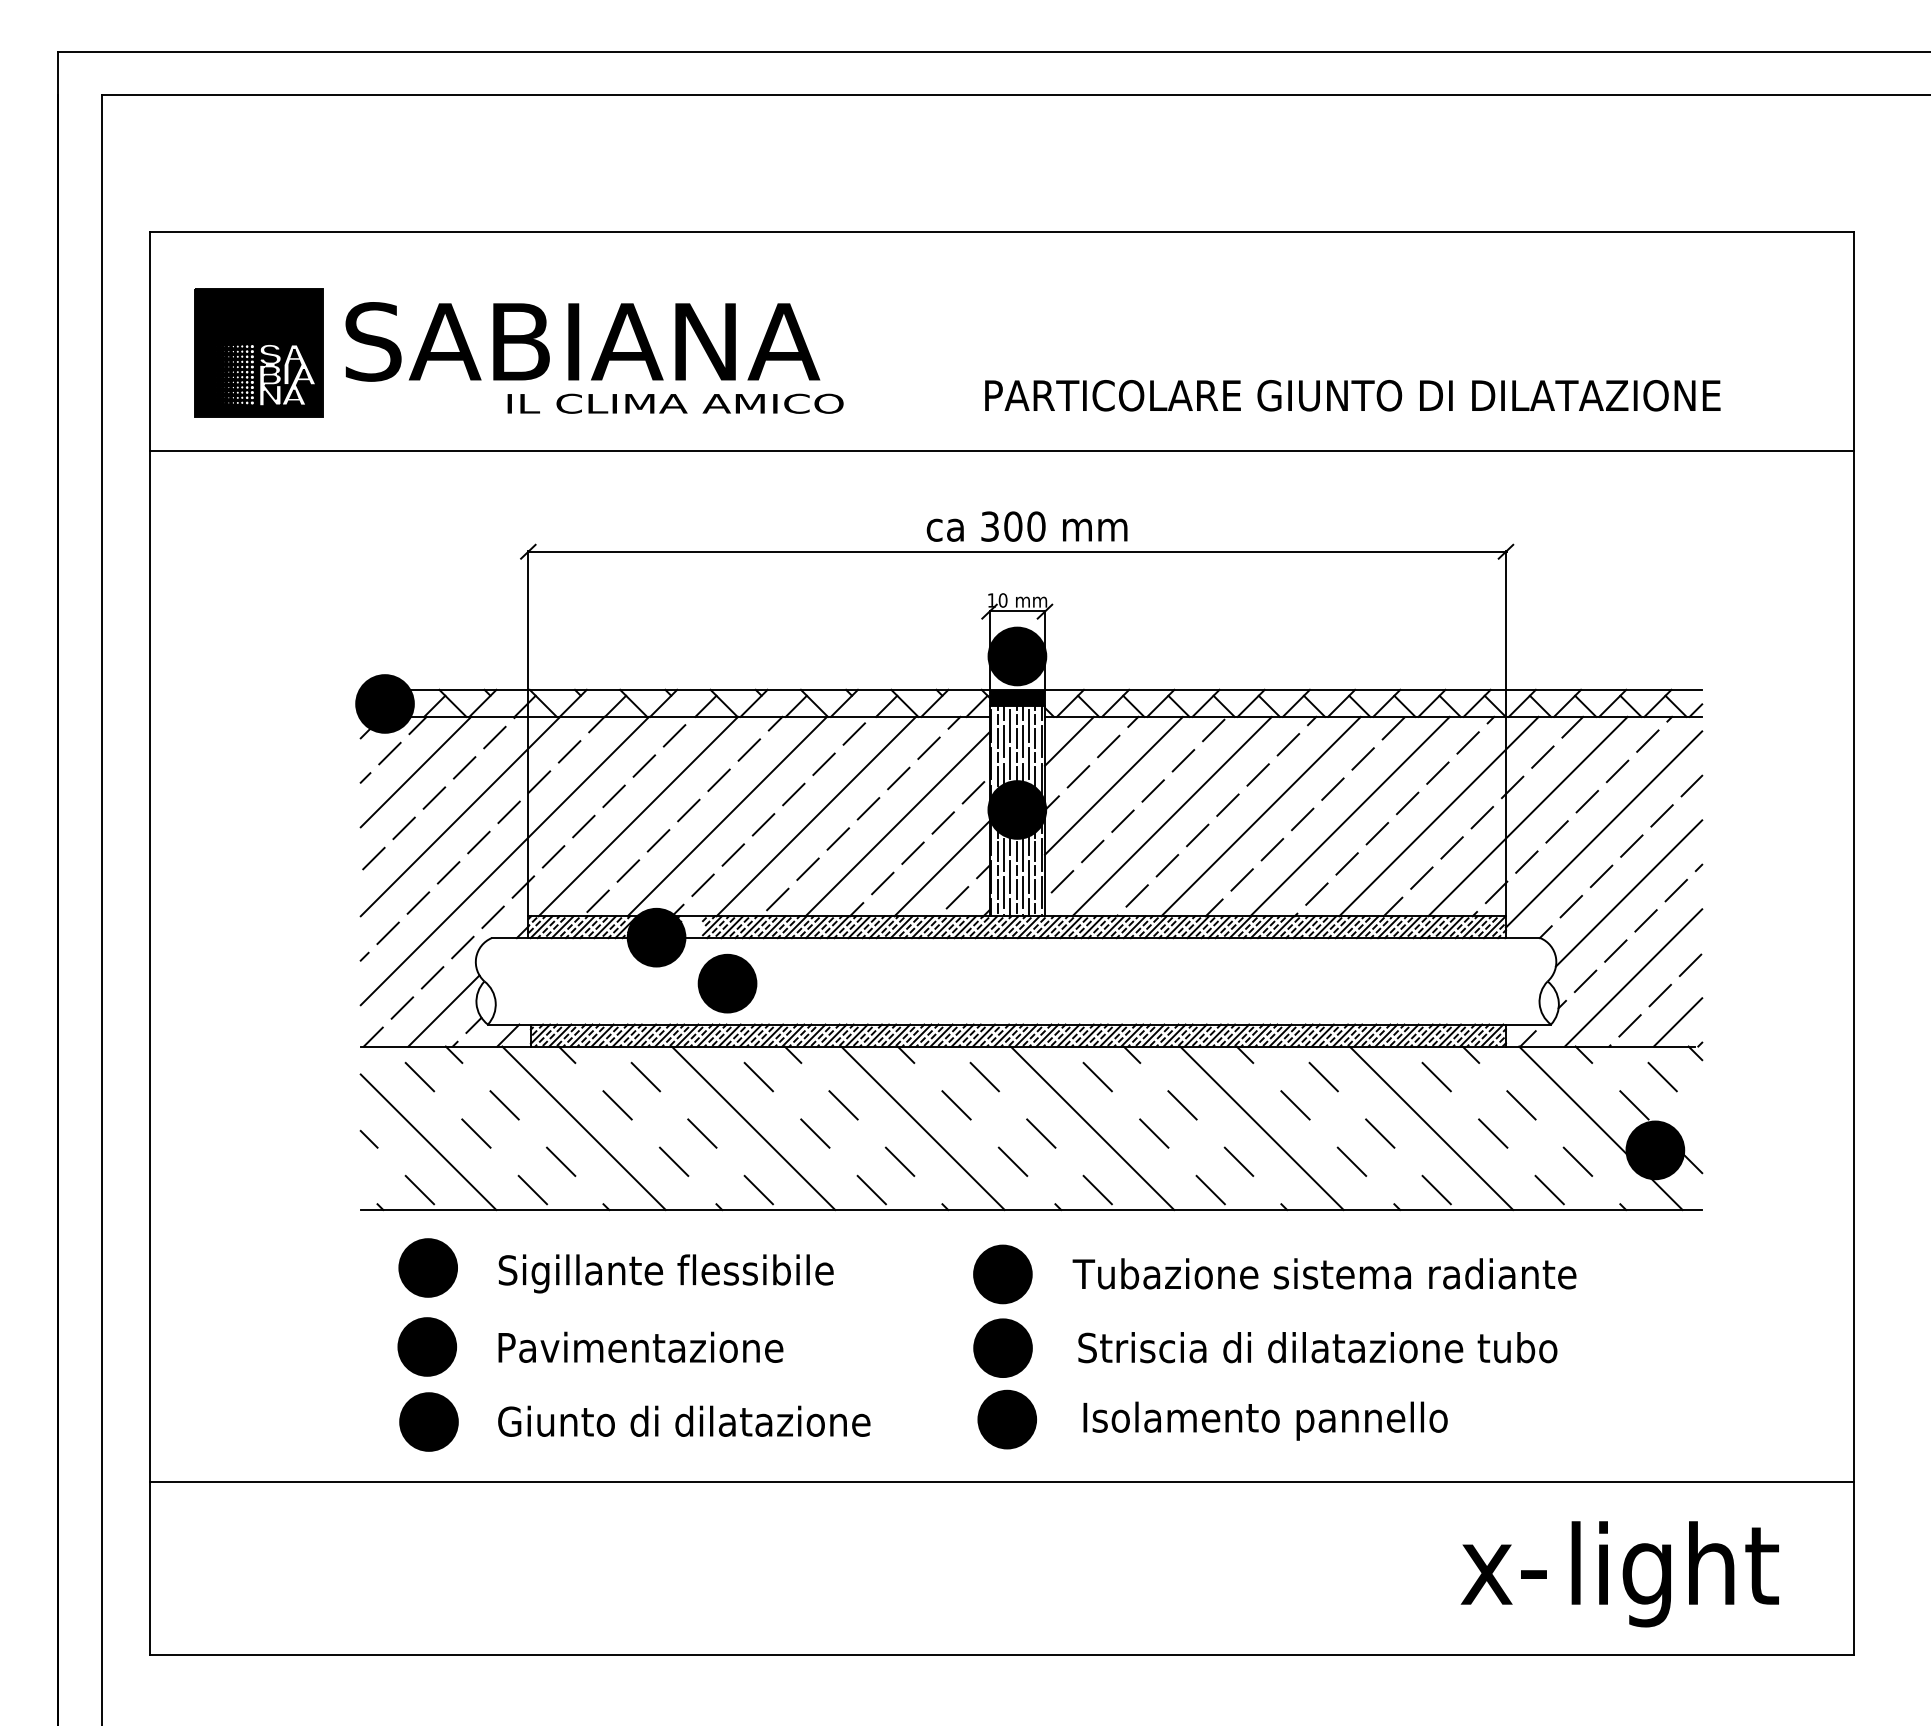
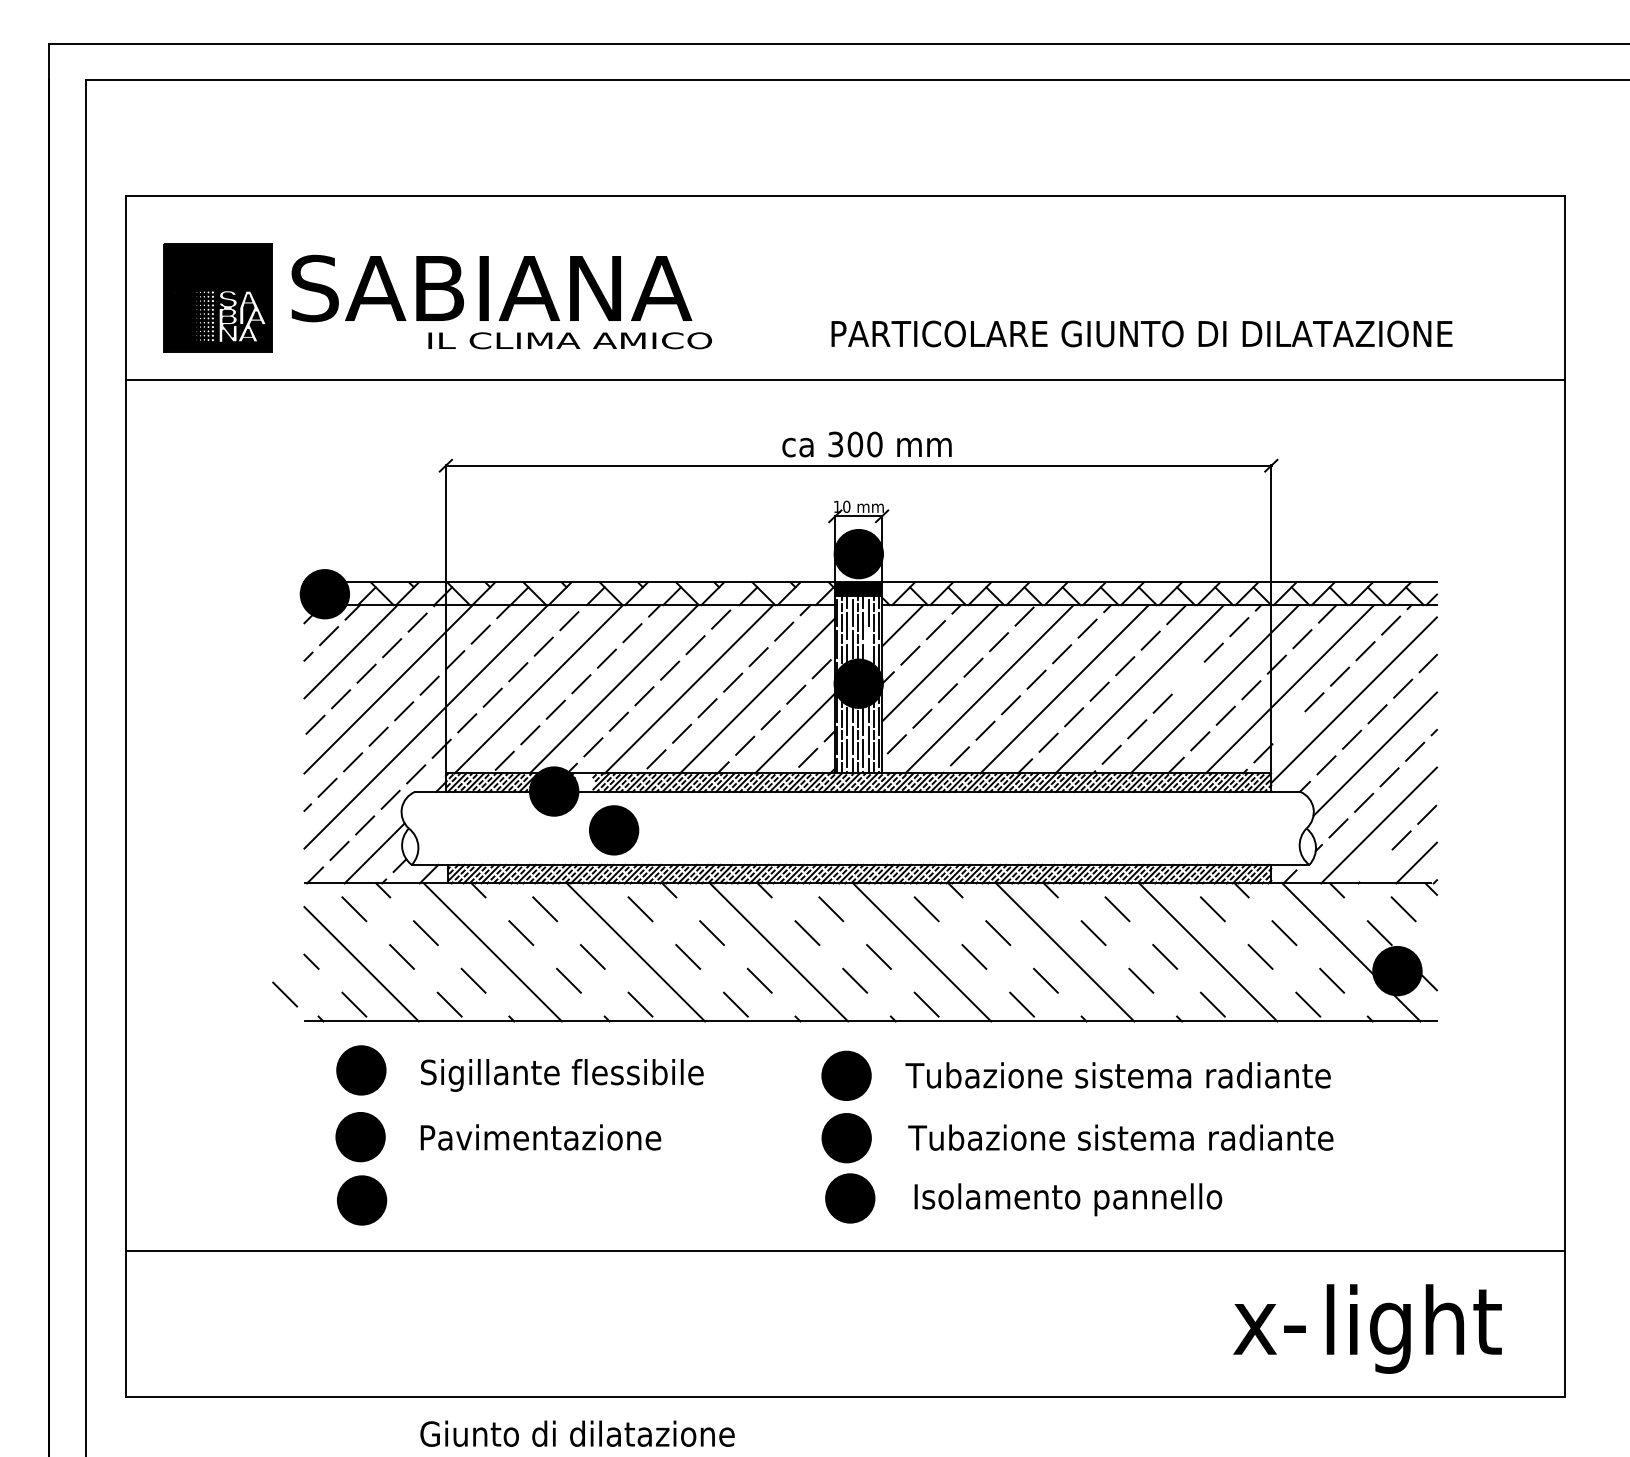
line: (1029, 763) -> (869, 644), removed
line: (1407, 803) -> (1188, 678), removed
line: (1526, 861) -> (1288, 727), removed
line: (1629, 1025) -> (1375, 865), removed
line: (337, 1177) -> (284, 994), added
text: (1327, 1347) -> (1120, 1137), Striscia di dilatazione tubo -> Tubazione sistema radiante
text: (684, 1420) -> (577, 1433), moved

